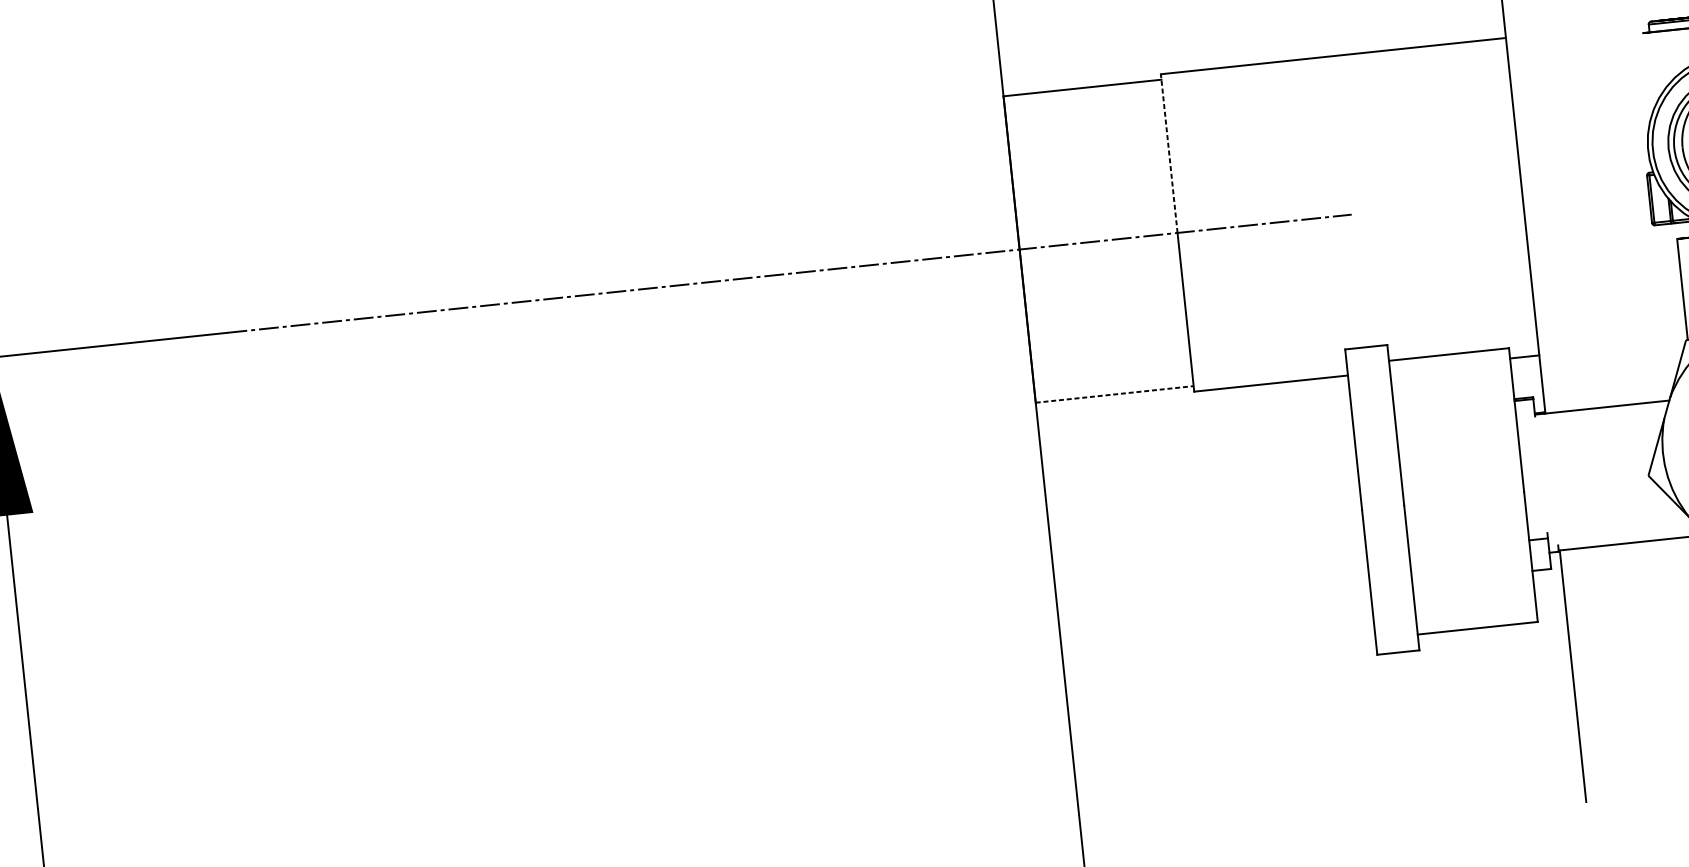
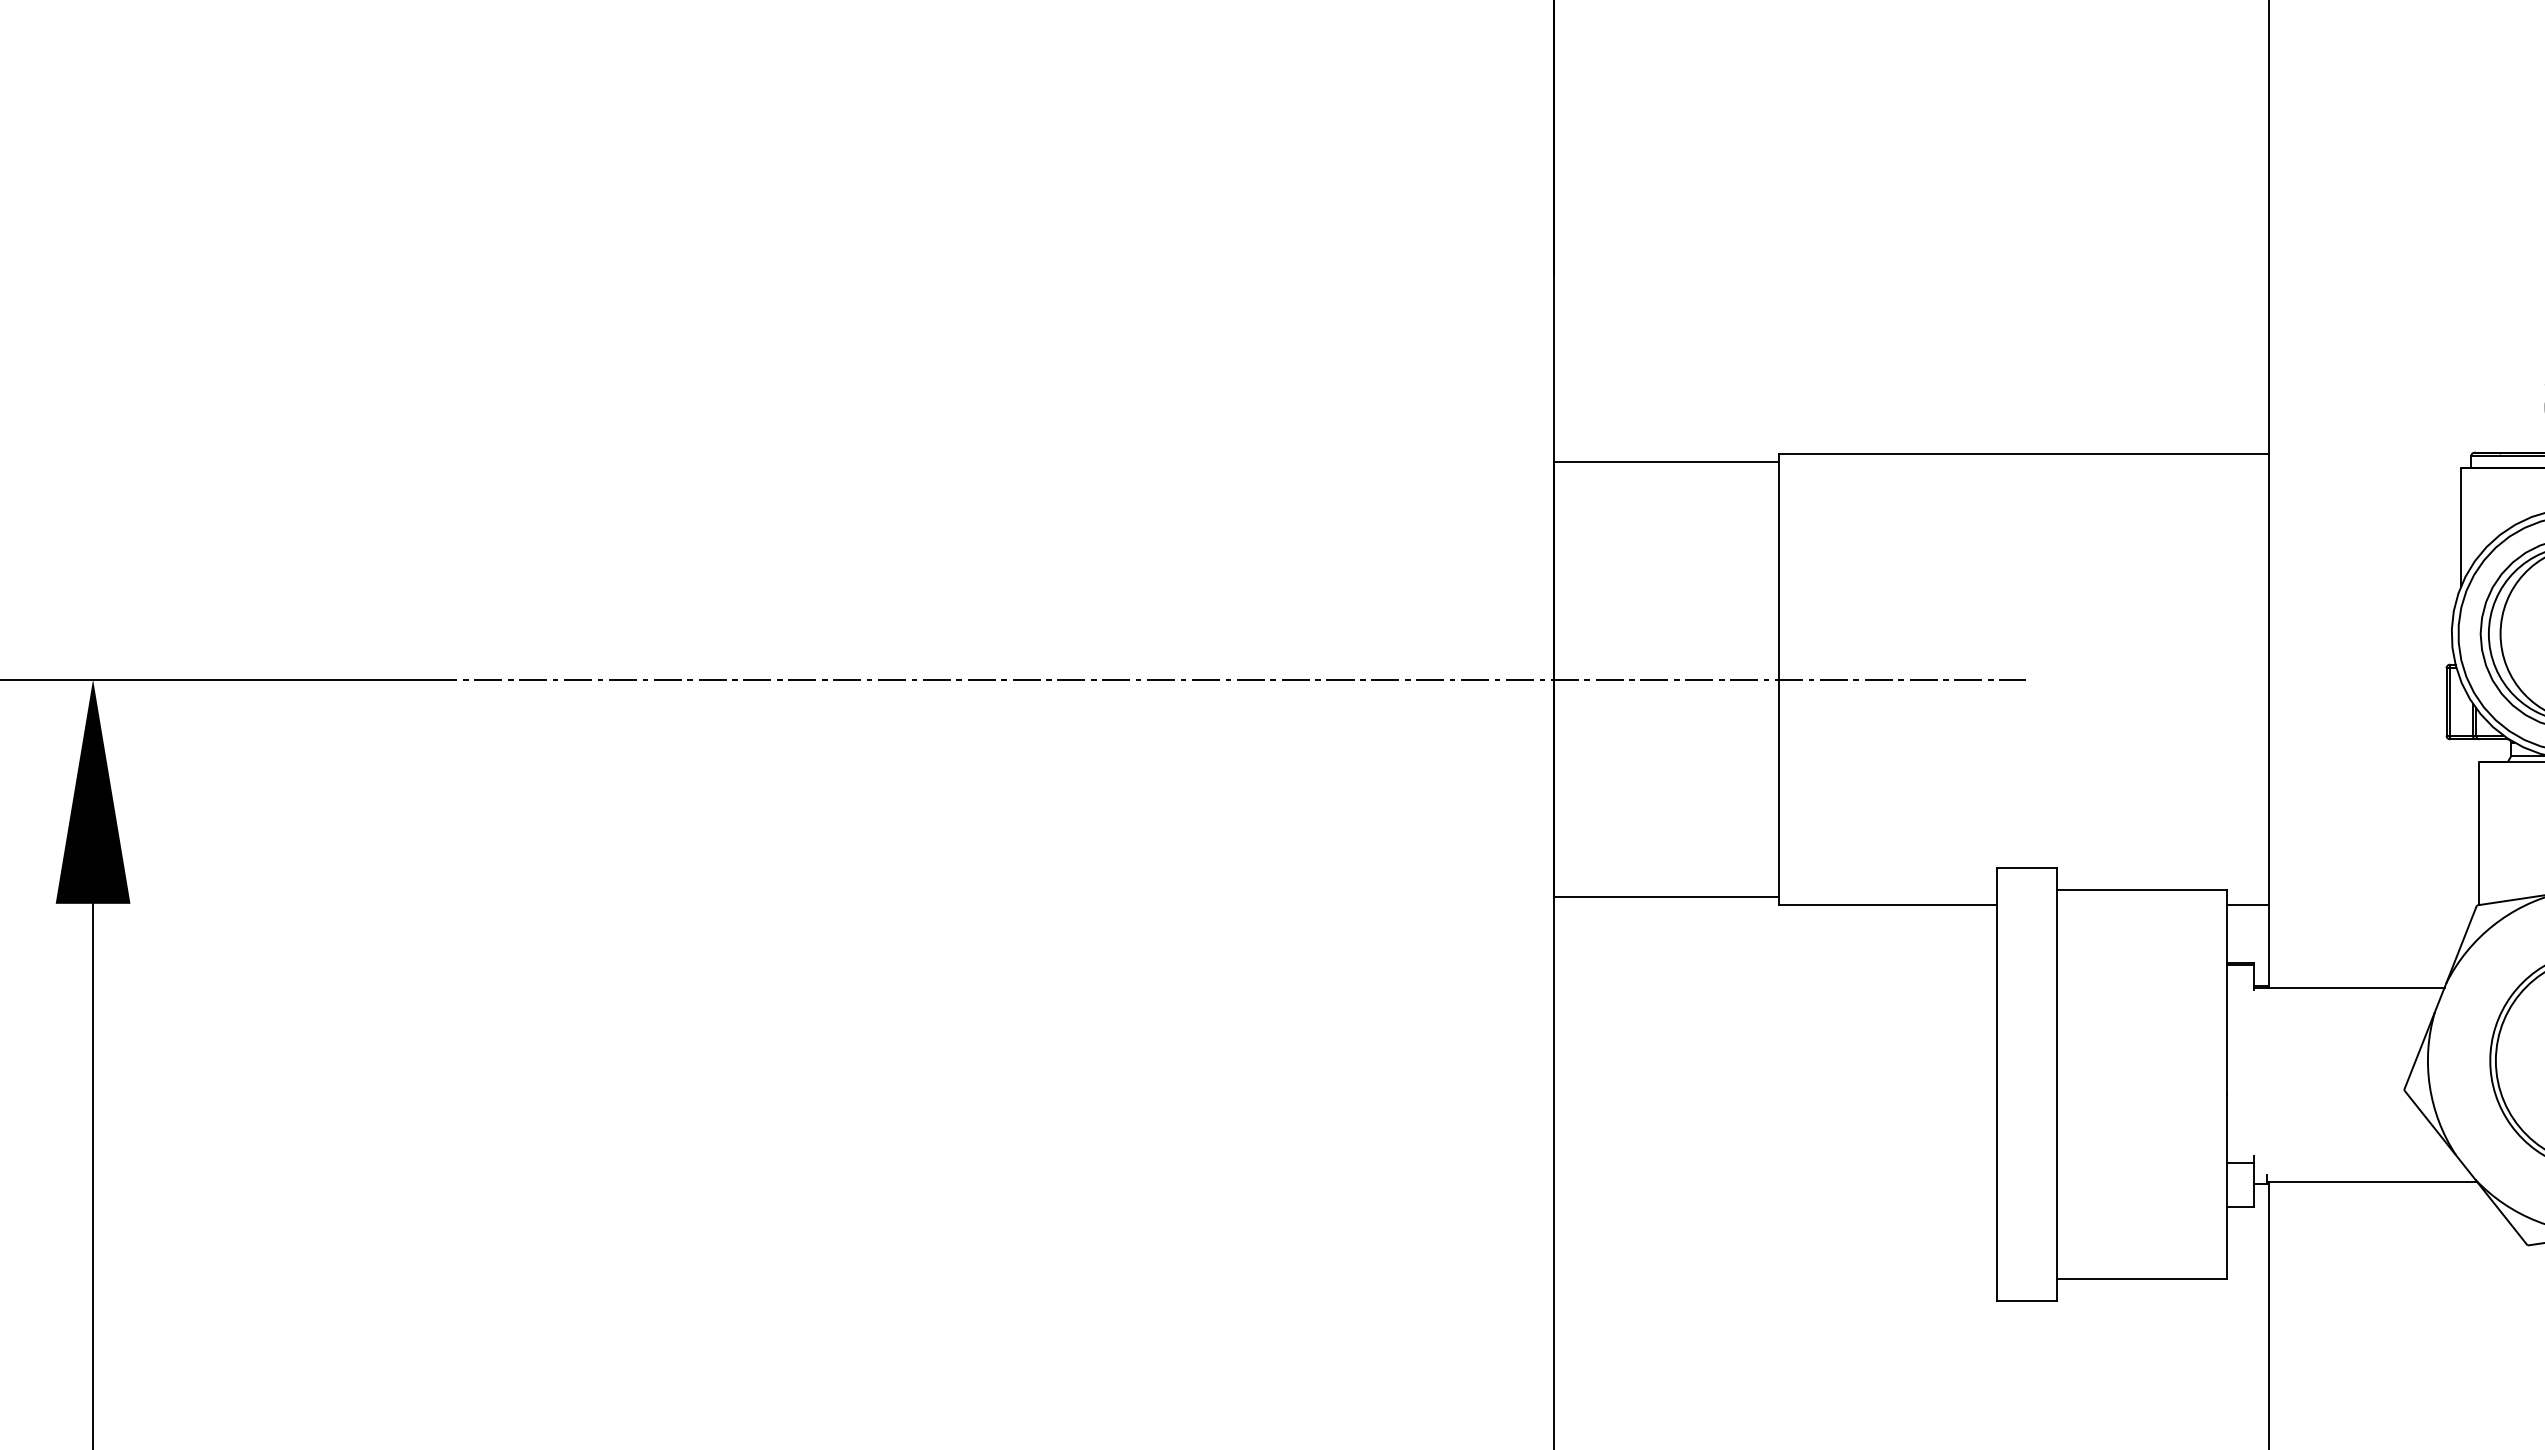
line: (1647, 74) -> (2461, 526), added
line: (1169, 153) -> (1778, 566), dashed -> solid
line: (1115, 394) -> (1667, 897), dashed -> solid

